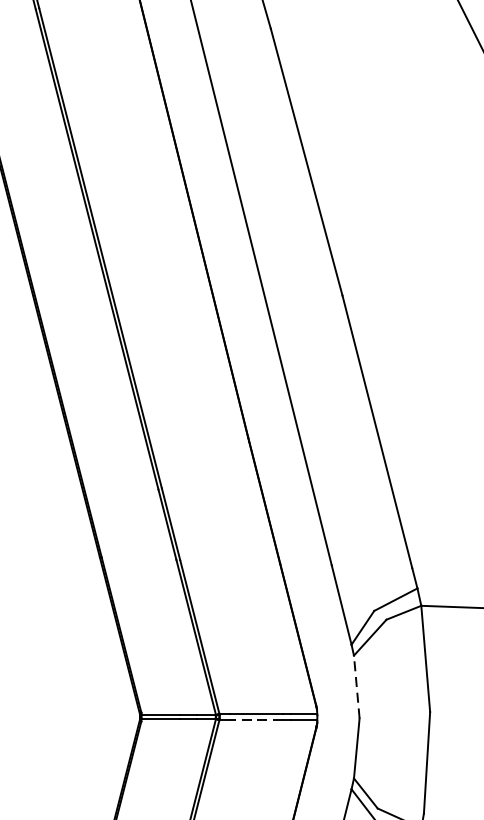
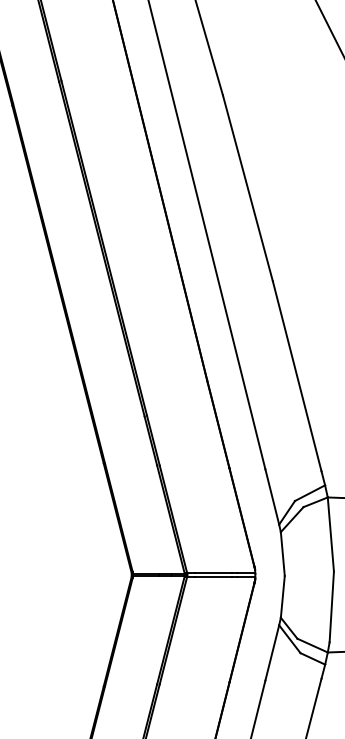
line: (356, 687) -> (282, 554), dashed -> solid
line: (255, 720) -> (212, 577), dashed -> solid

